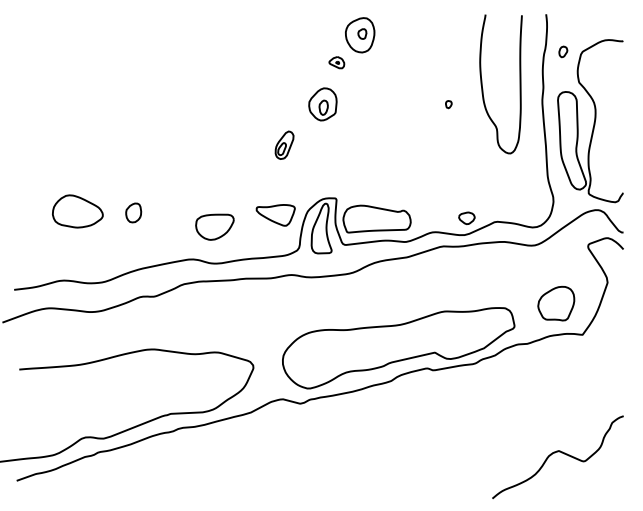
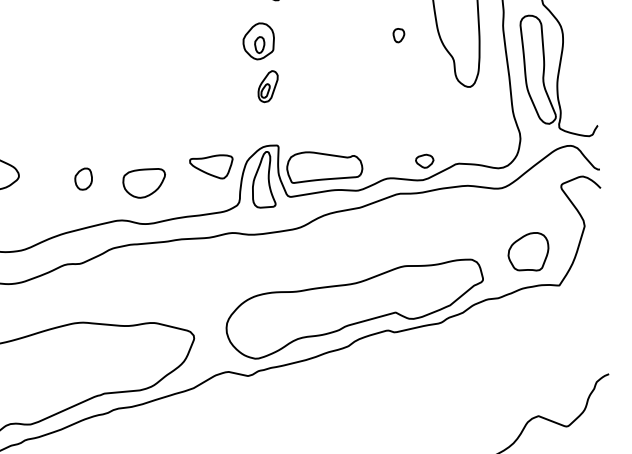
part: (448, 104) -> (398, 35), size x1.67
part: (284, 144) -> (268, 85), moved
part: (133, 212) -> (83, 178), moved

